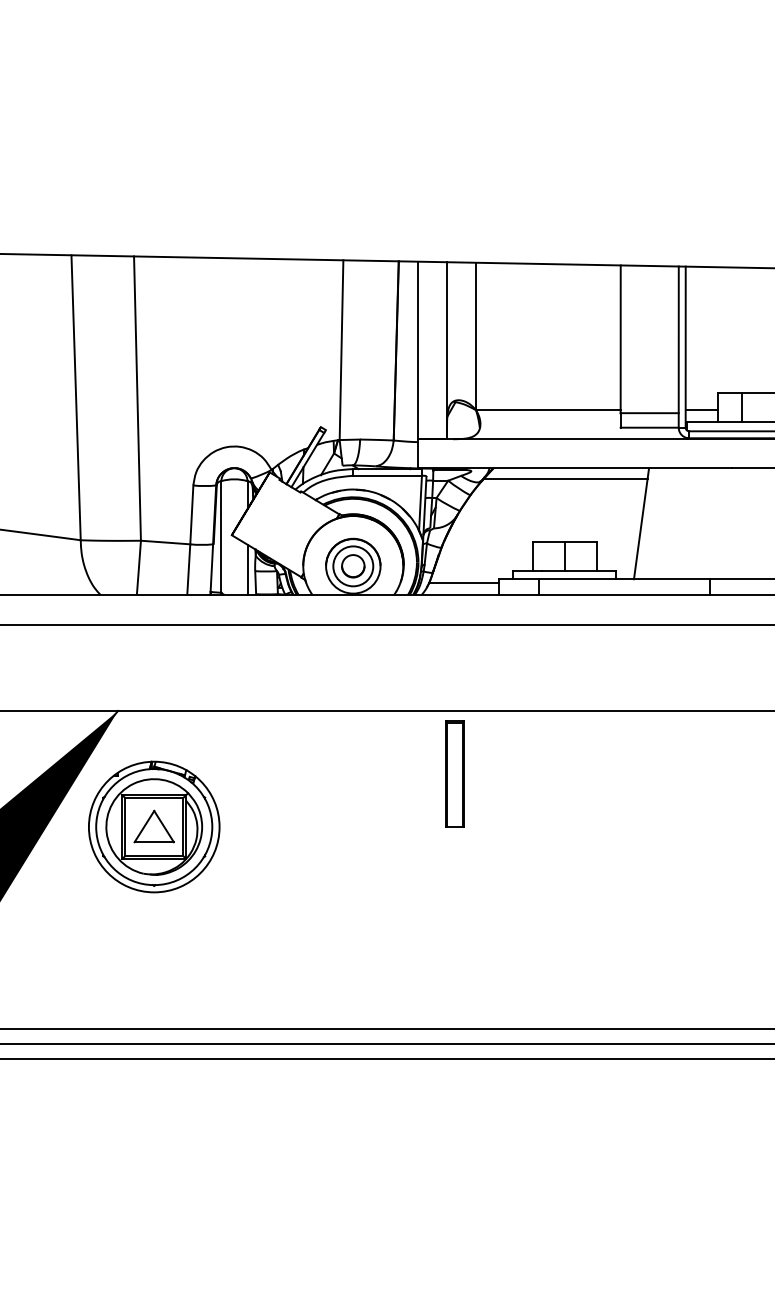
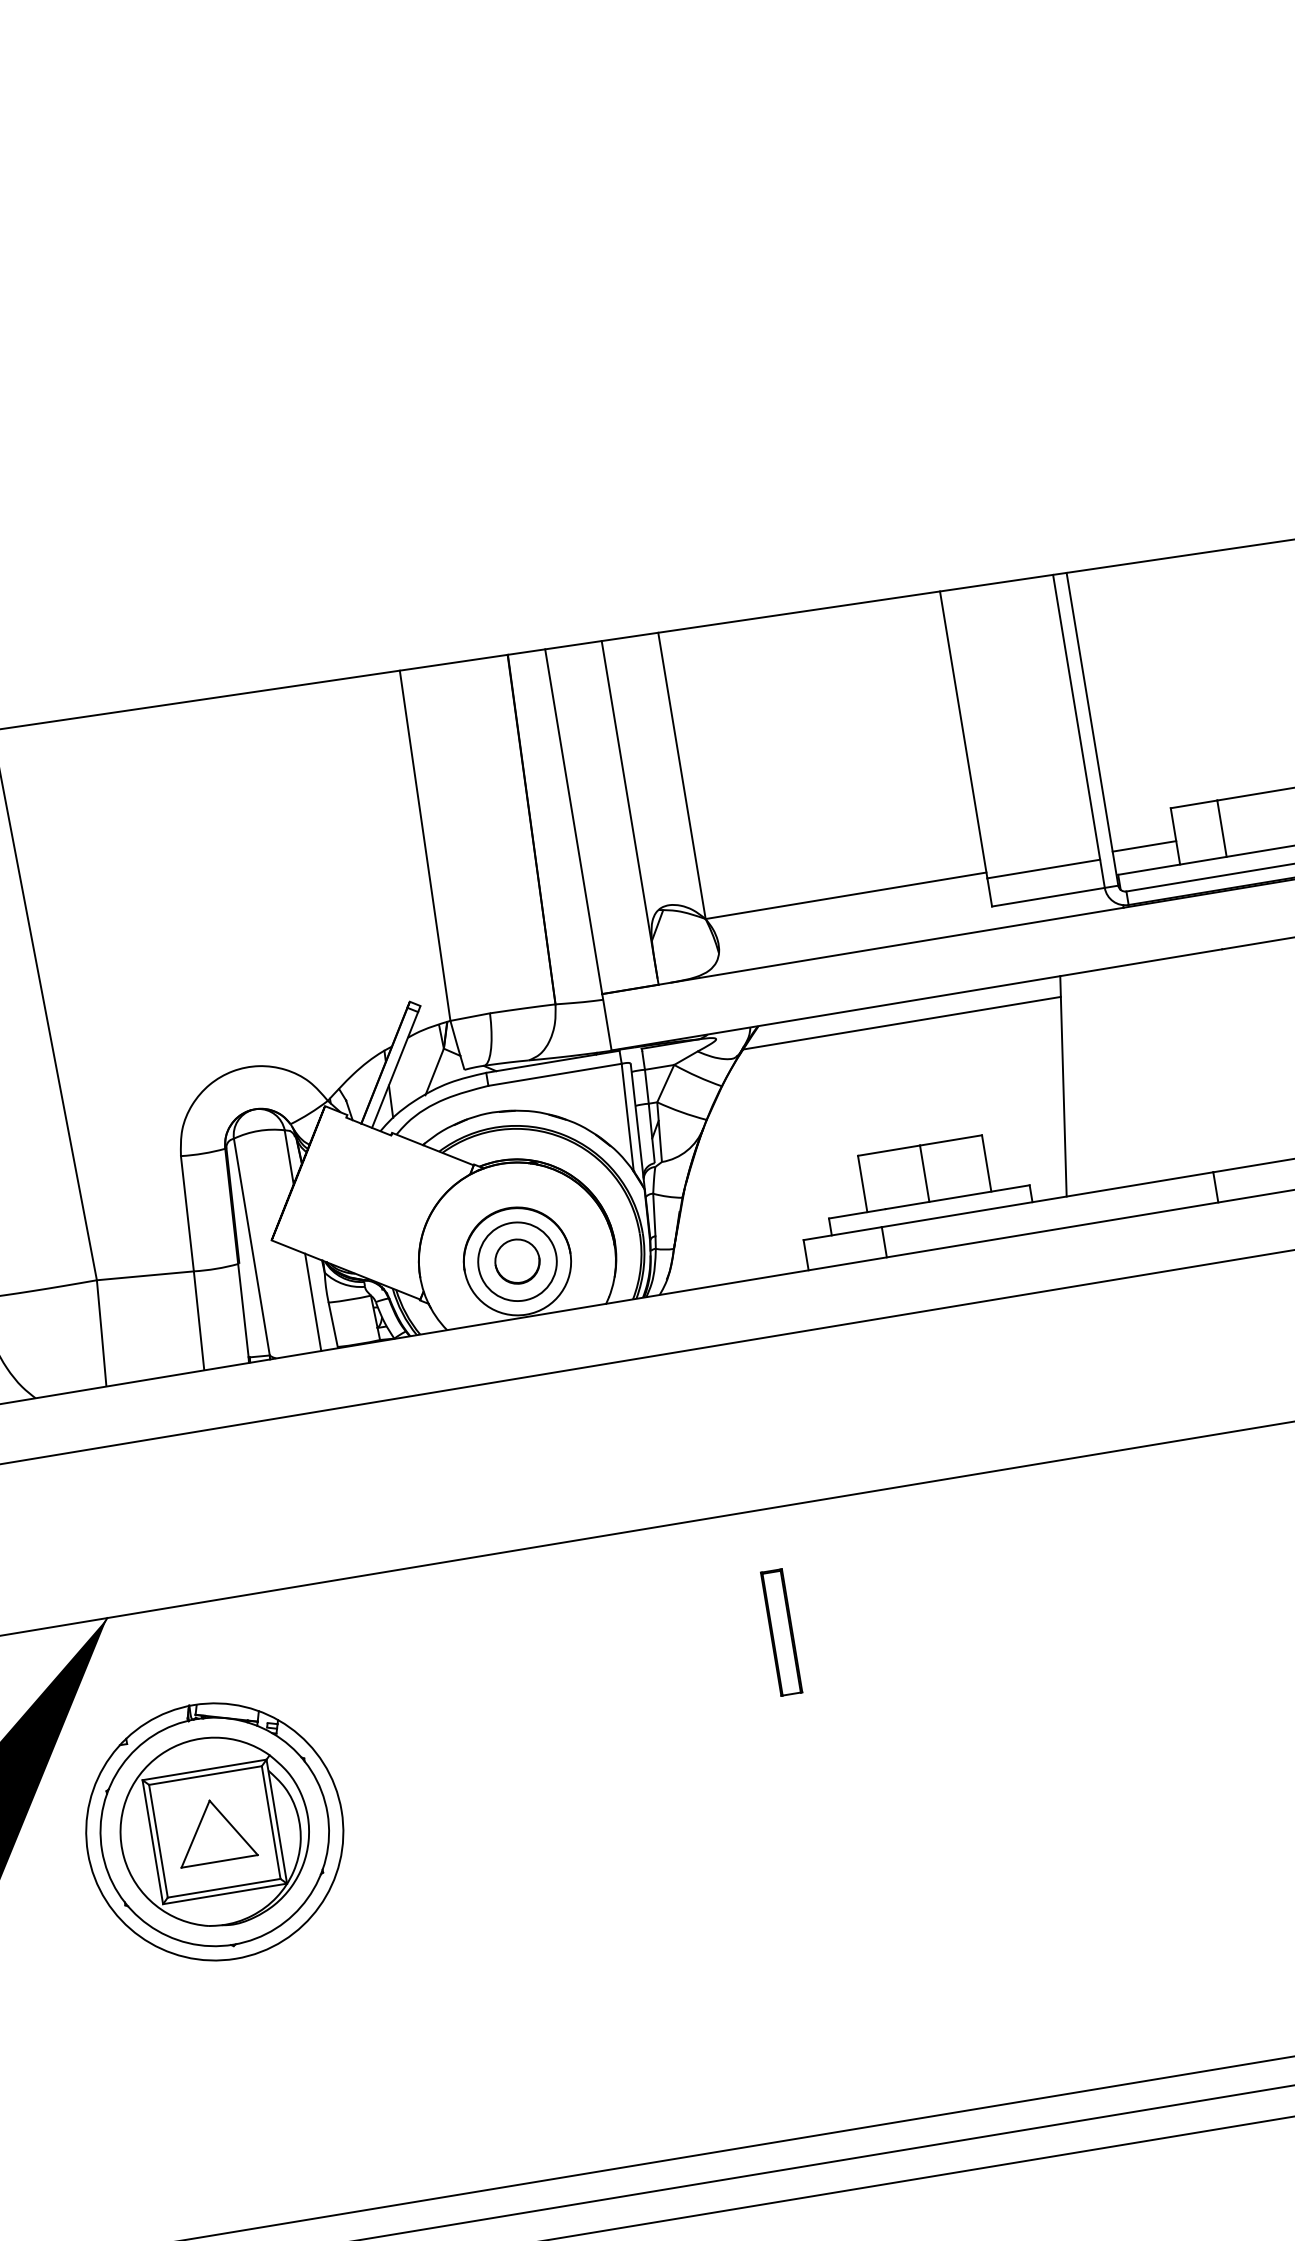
line: (463, 582) -> (736, 1257), removed
part: (454, 773) -> (780, 1631), size x0.6

